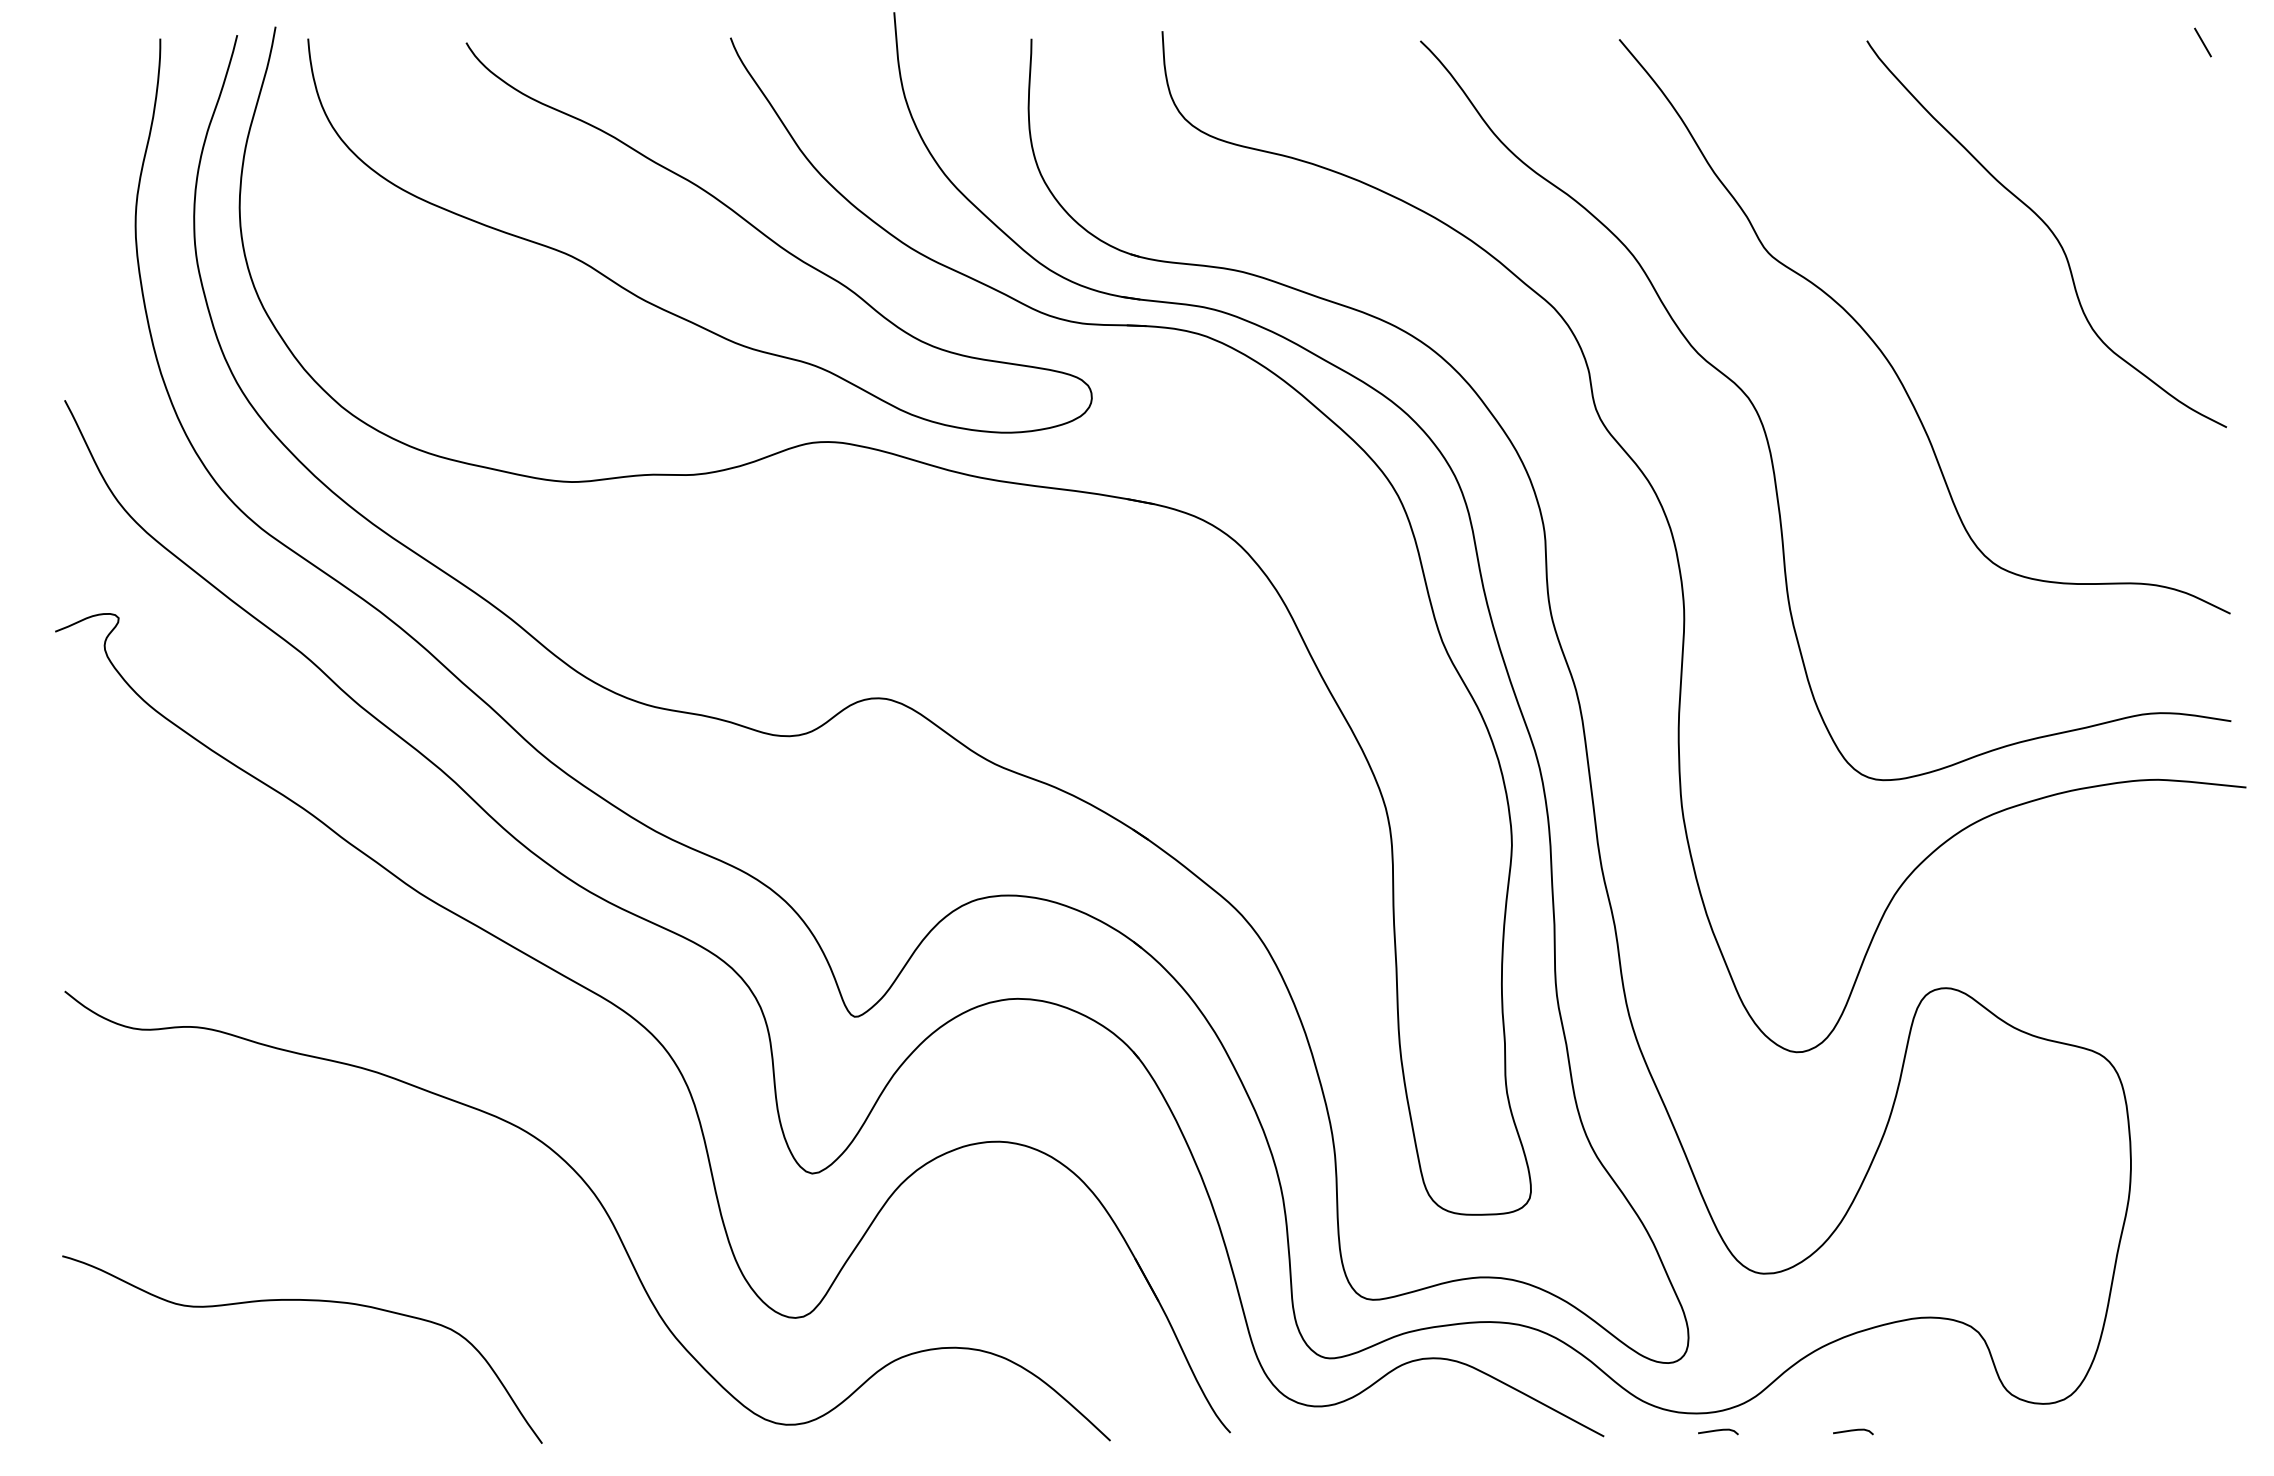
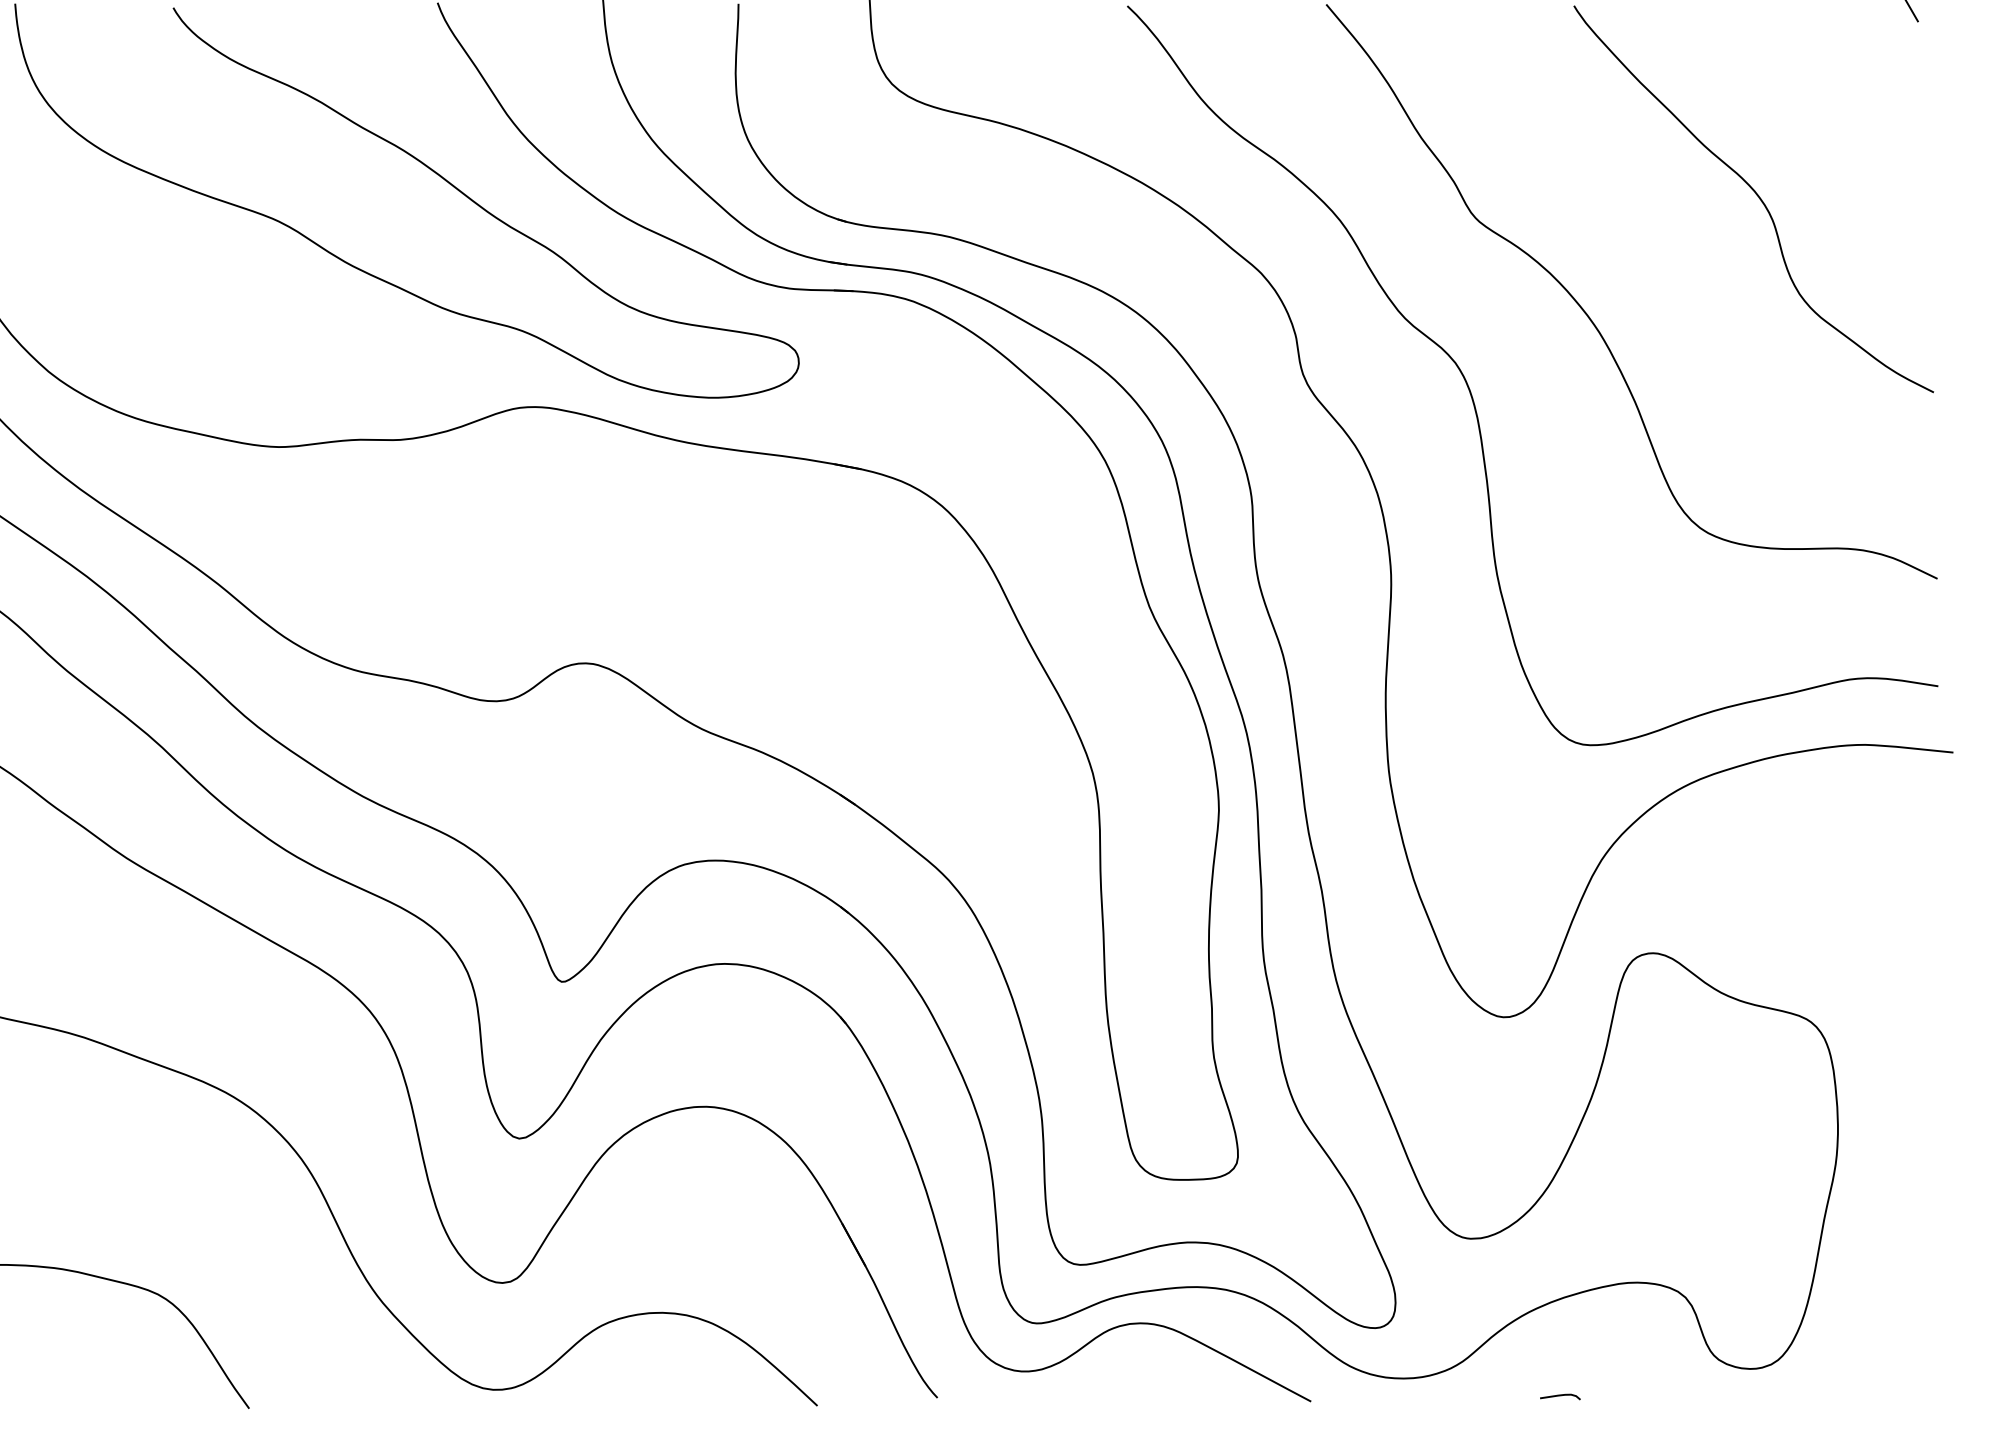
curve: (1718, 1431) -> (1425, 1396), removed

